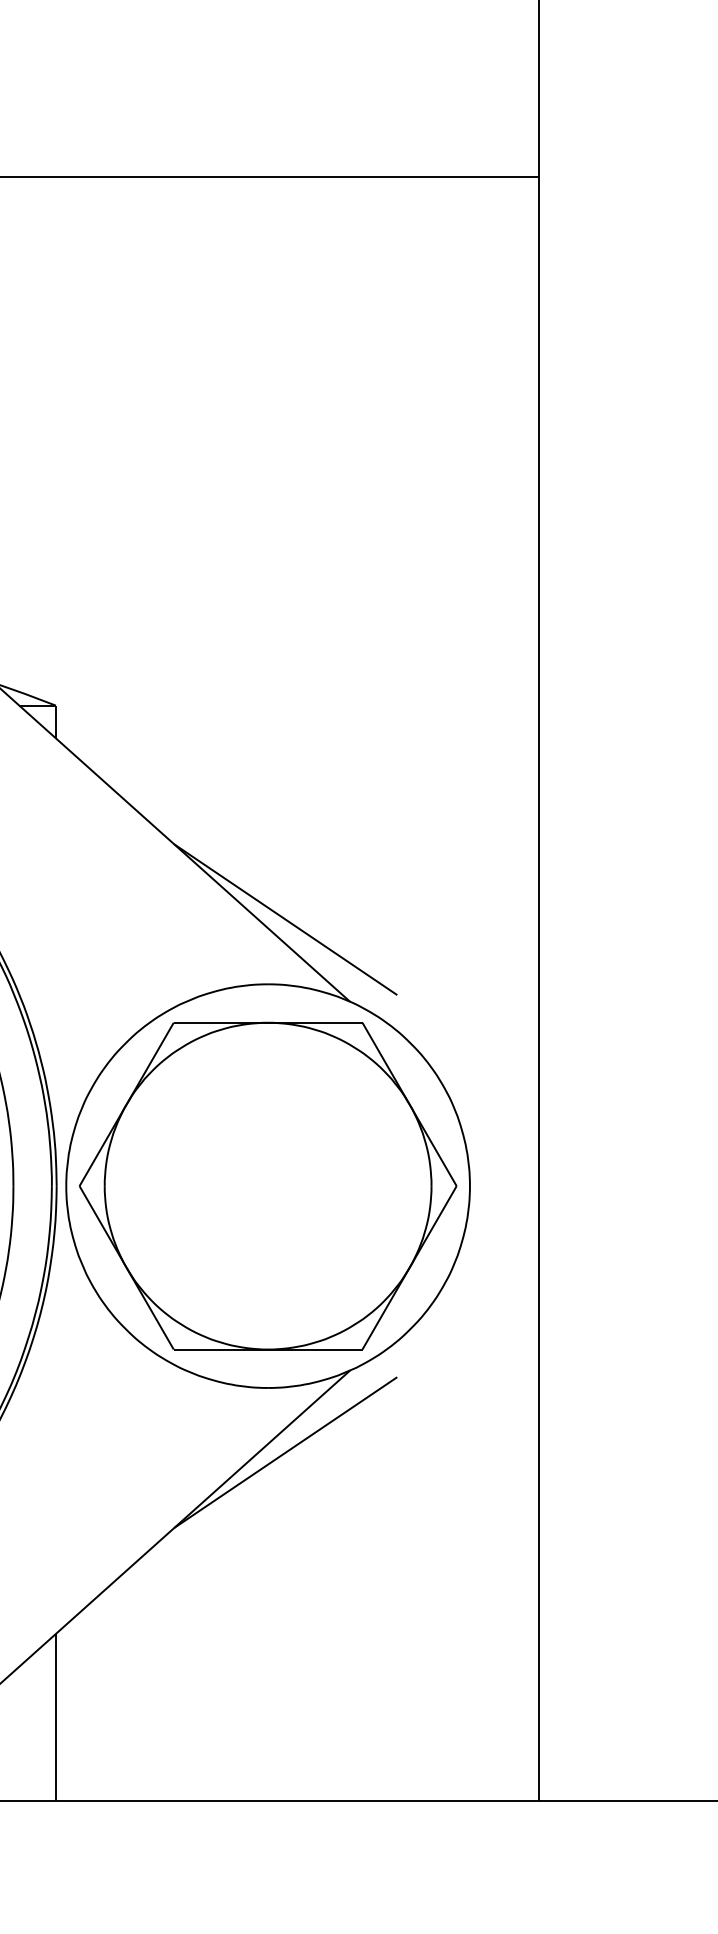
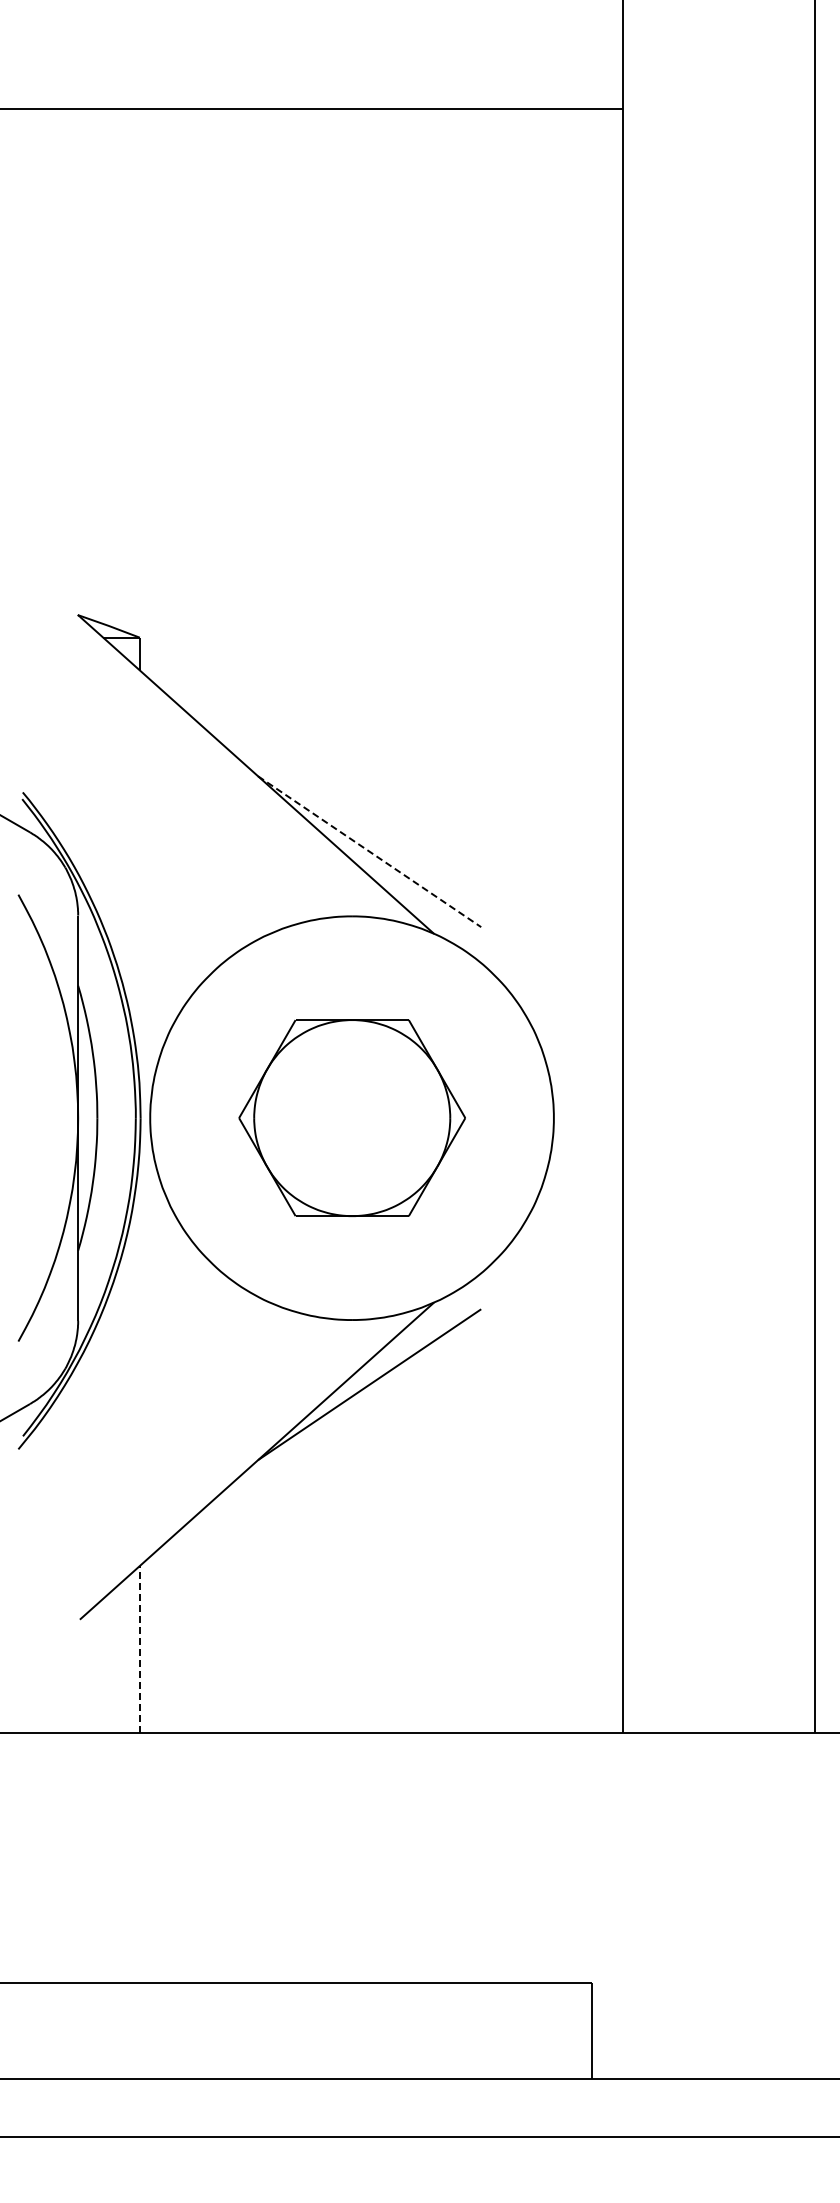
line: (285, 919) -> (369, 851), solid -> dashed
part: (268, 1185) -> (352, 1117), size x0.6
line: (55, 1717) -> (139, 1649), solid -> dashed

